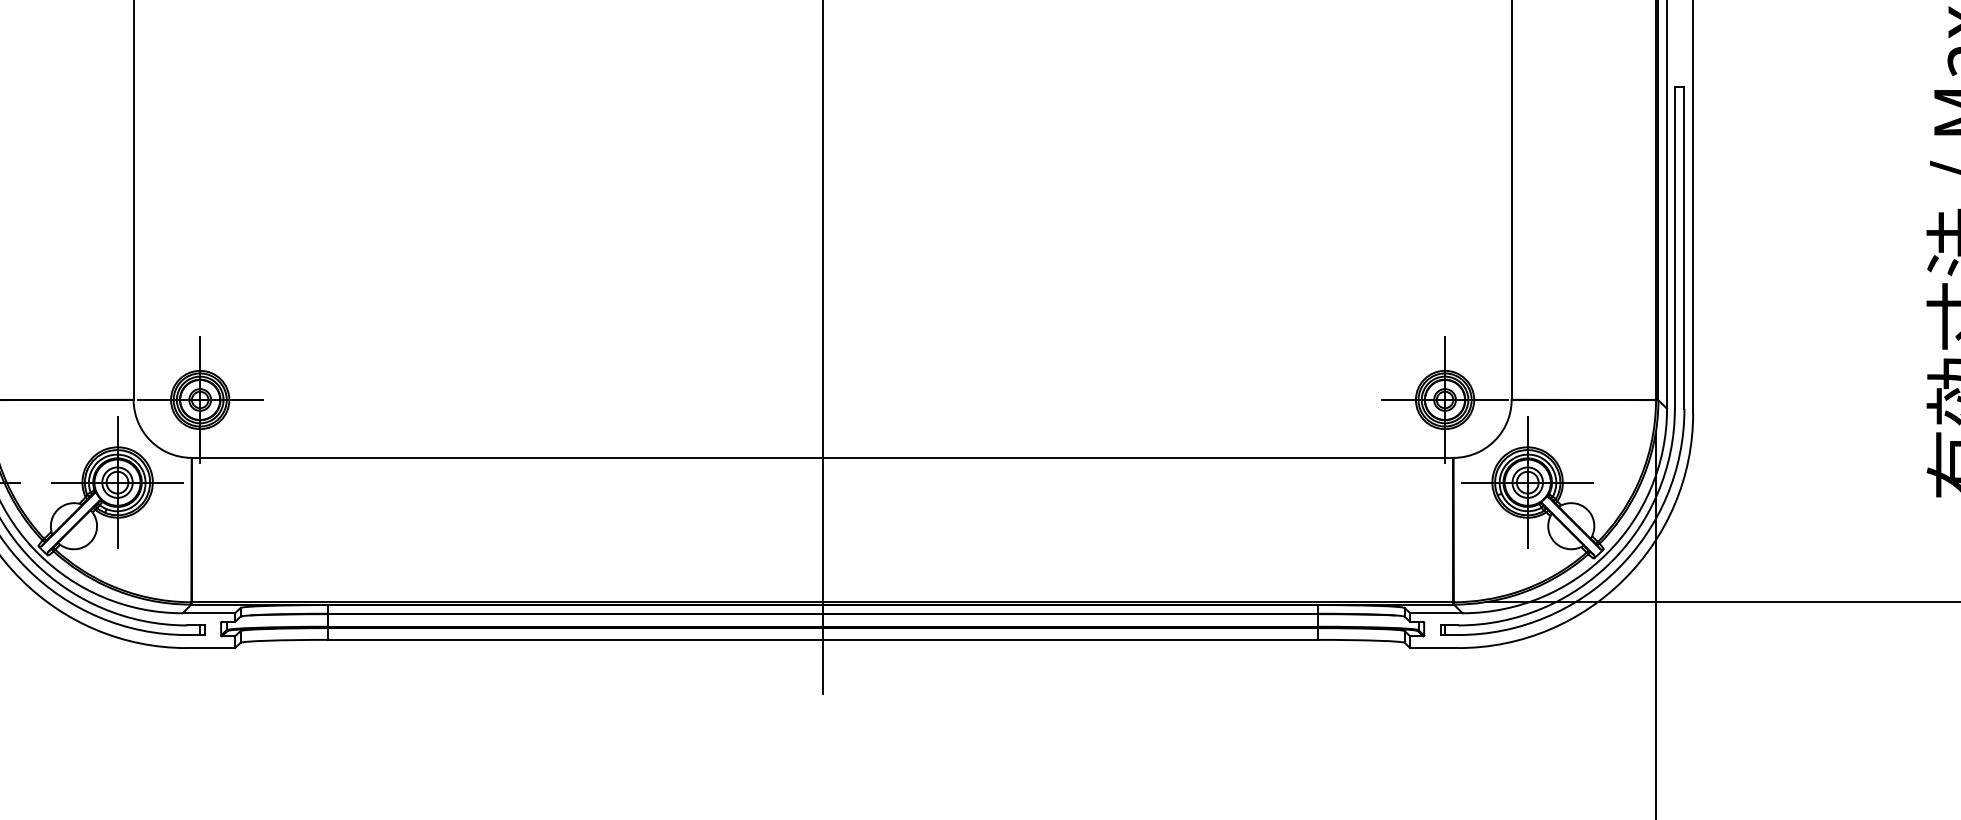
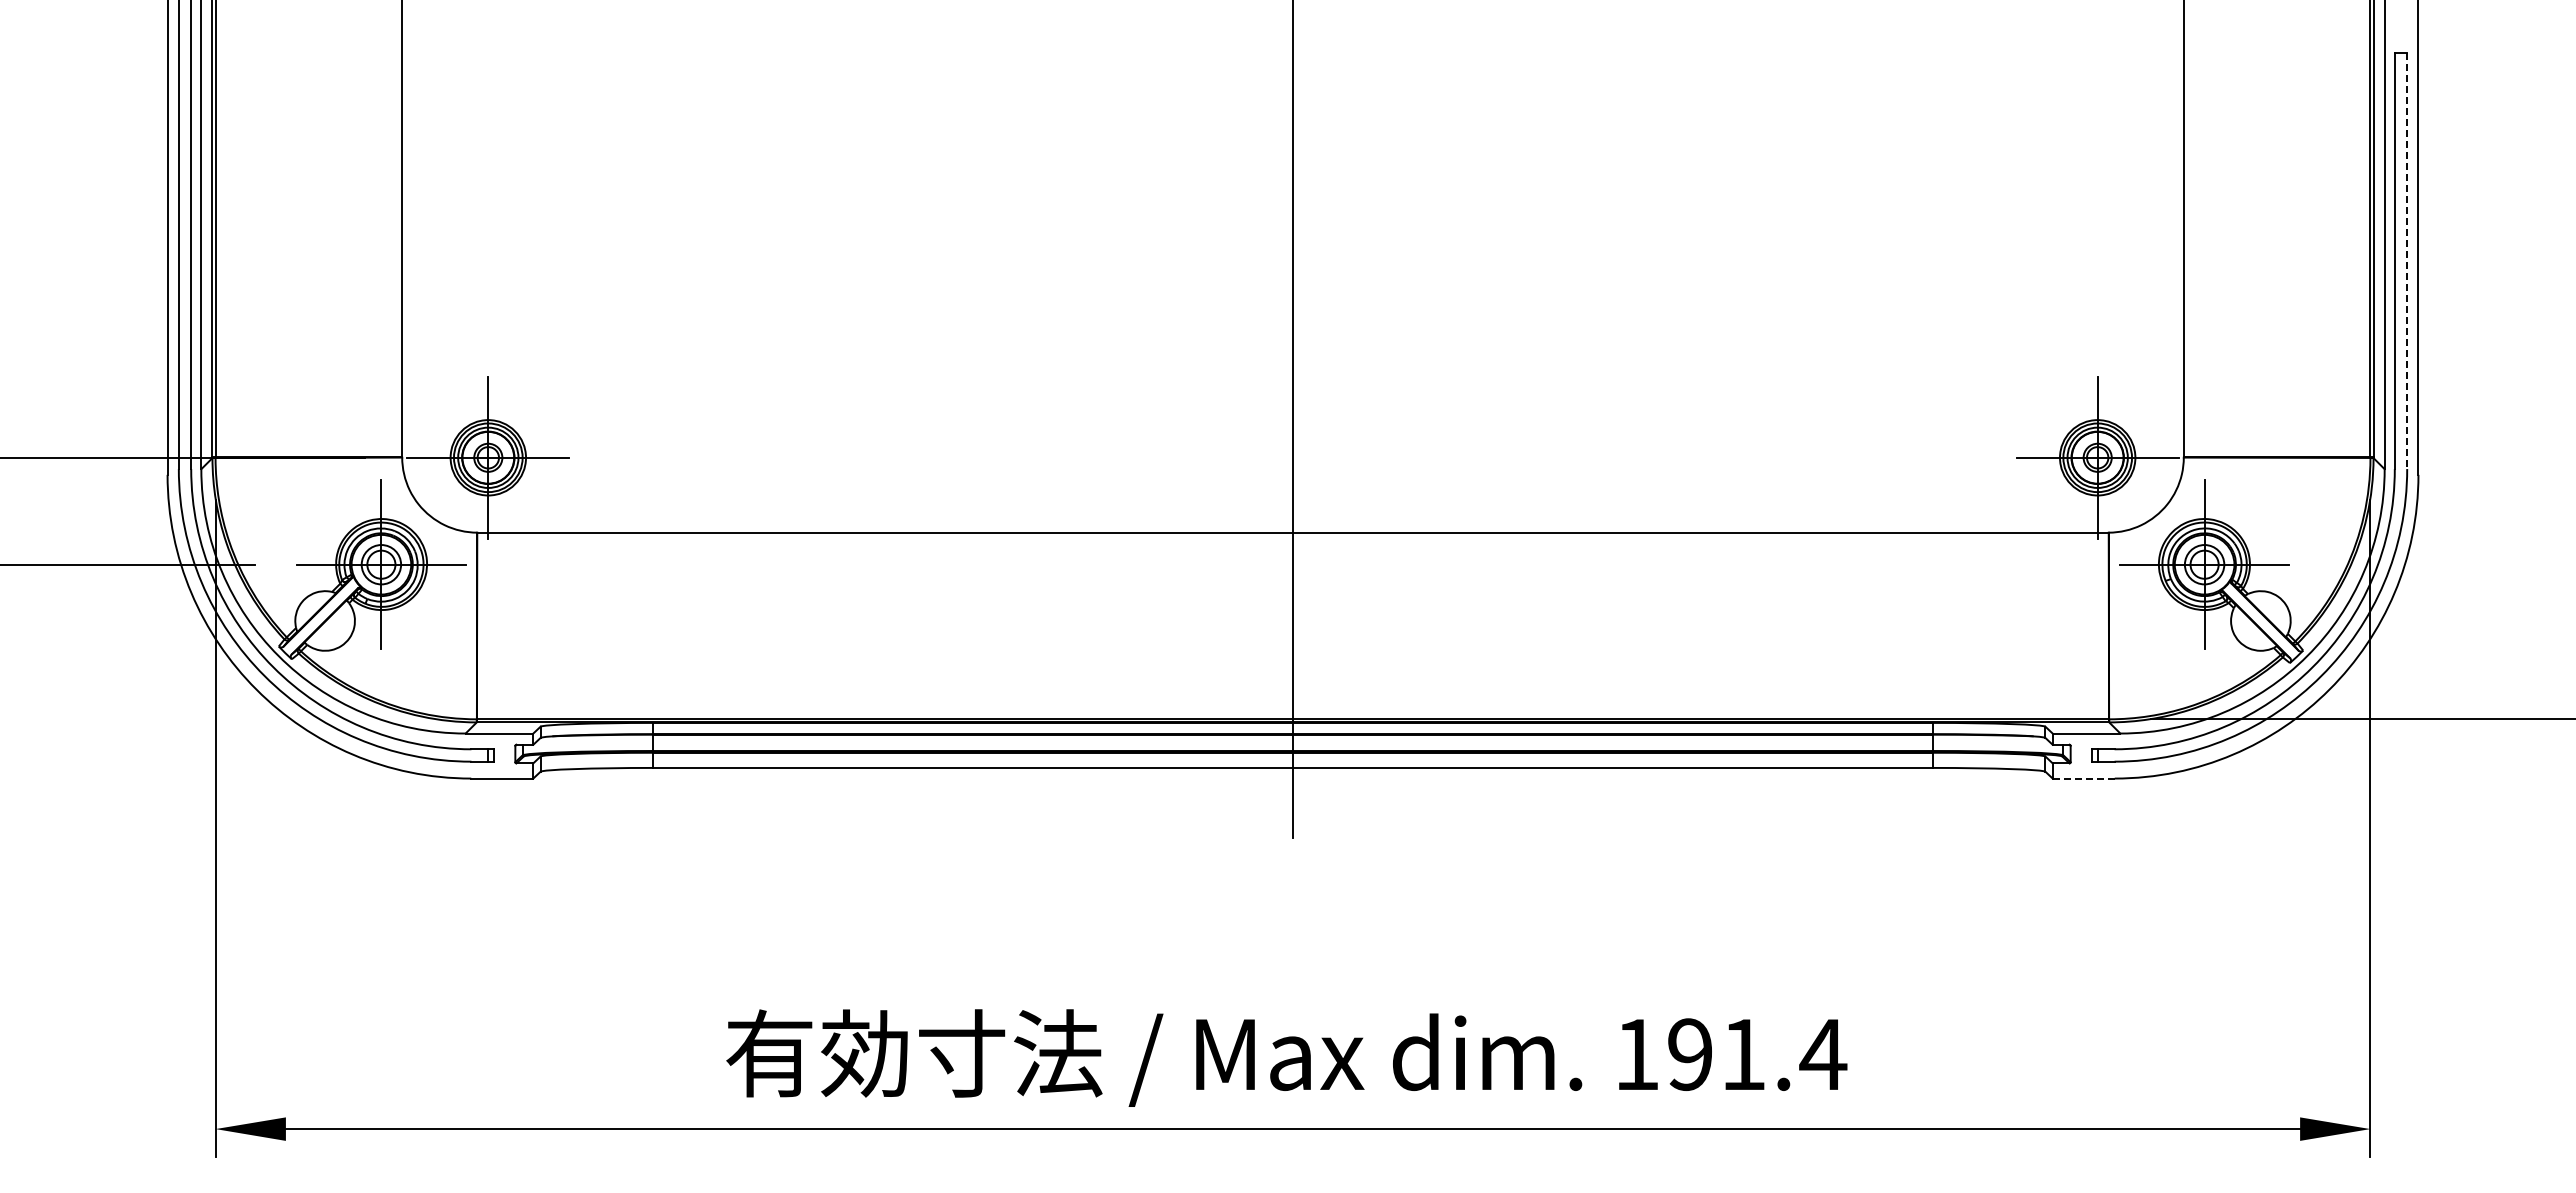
line: (1684, 248) -> (2407, 261), solid -> dashed
line: (1434, 648) -> (2084, 778), solid -> dashed

